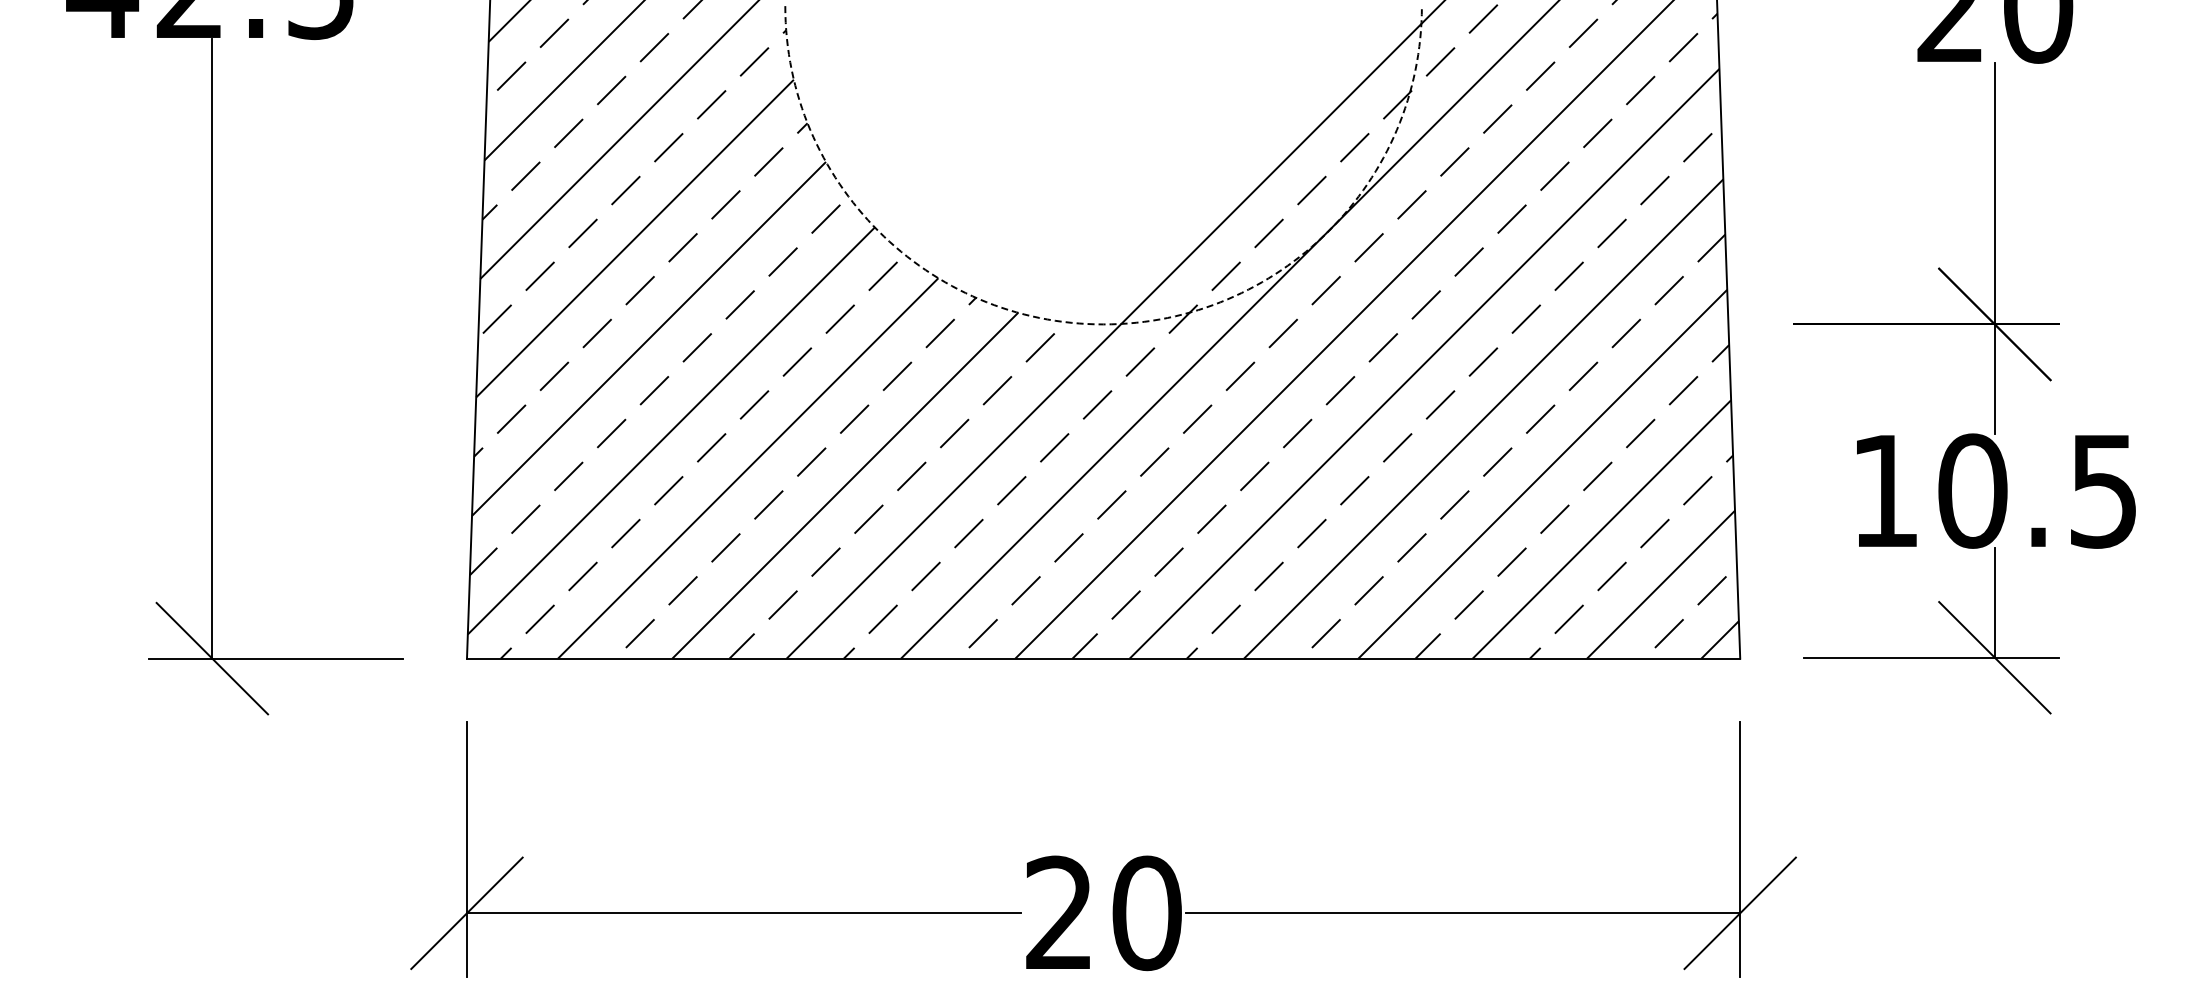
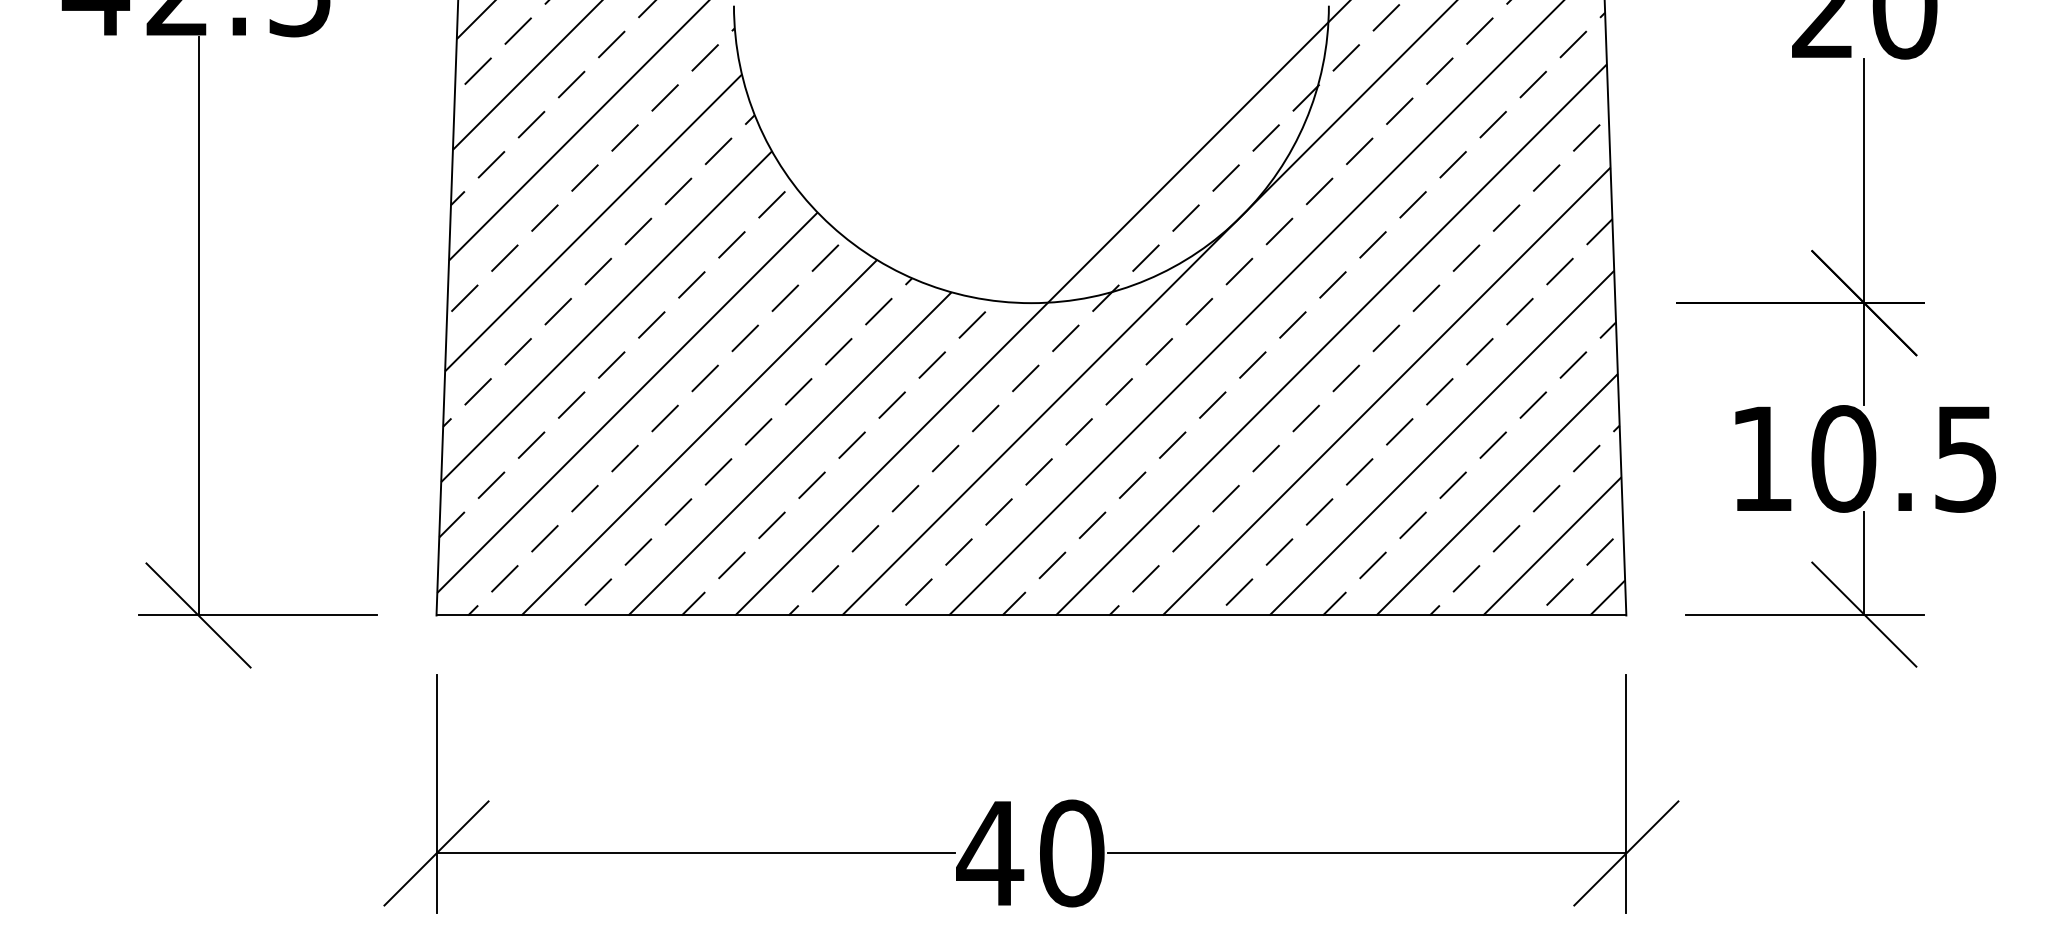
arc: (1103, 324) -> (1031, 303), dashed -> solid
text: (1058, 911) -> (989, 851), 20 -> 40

